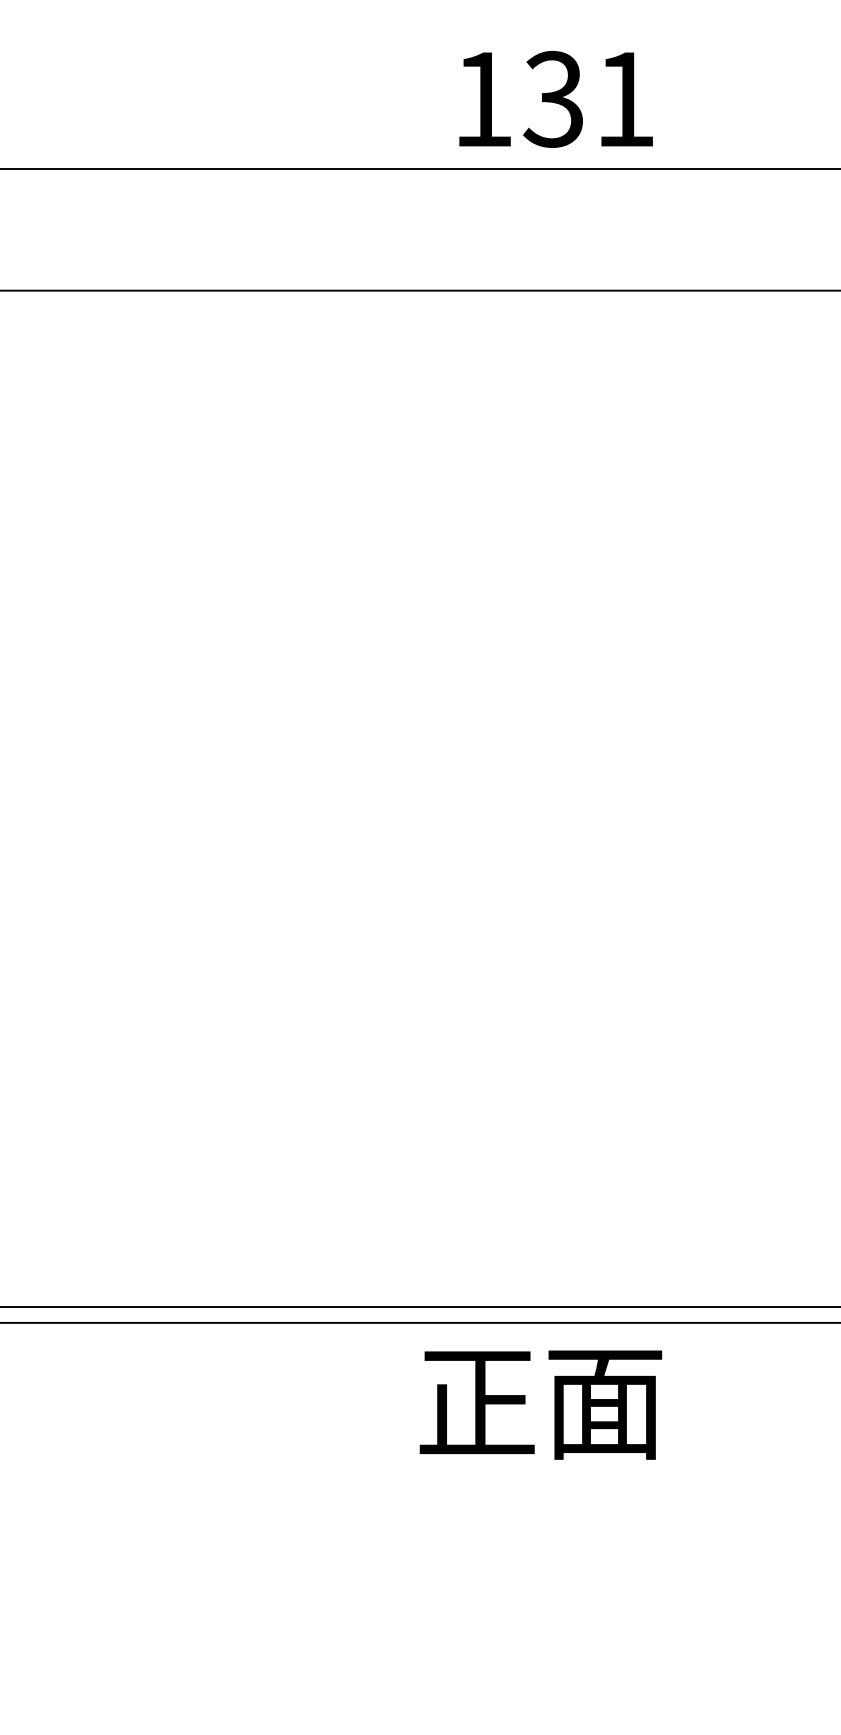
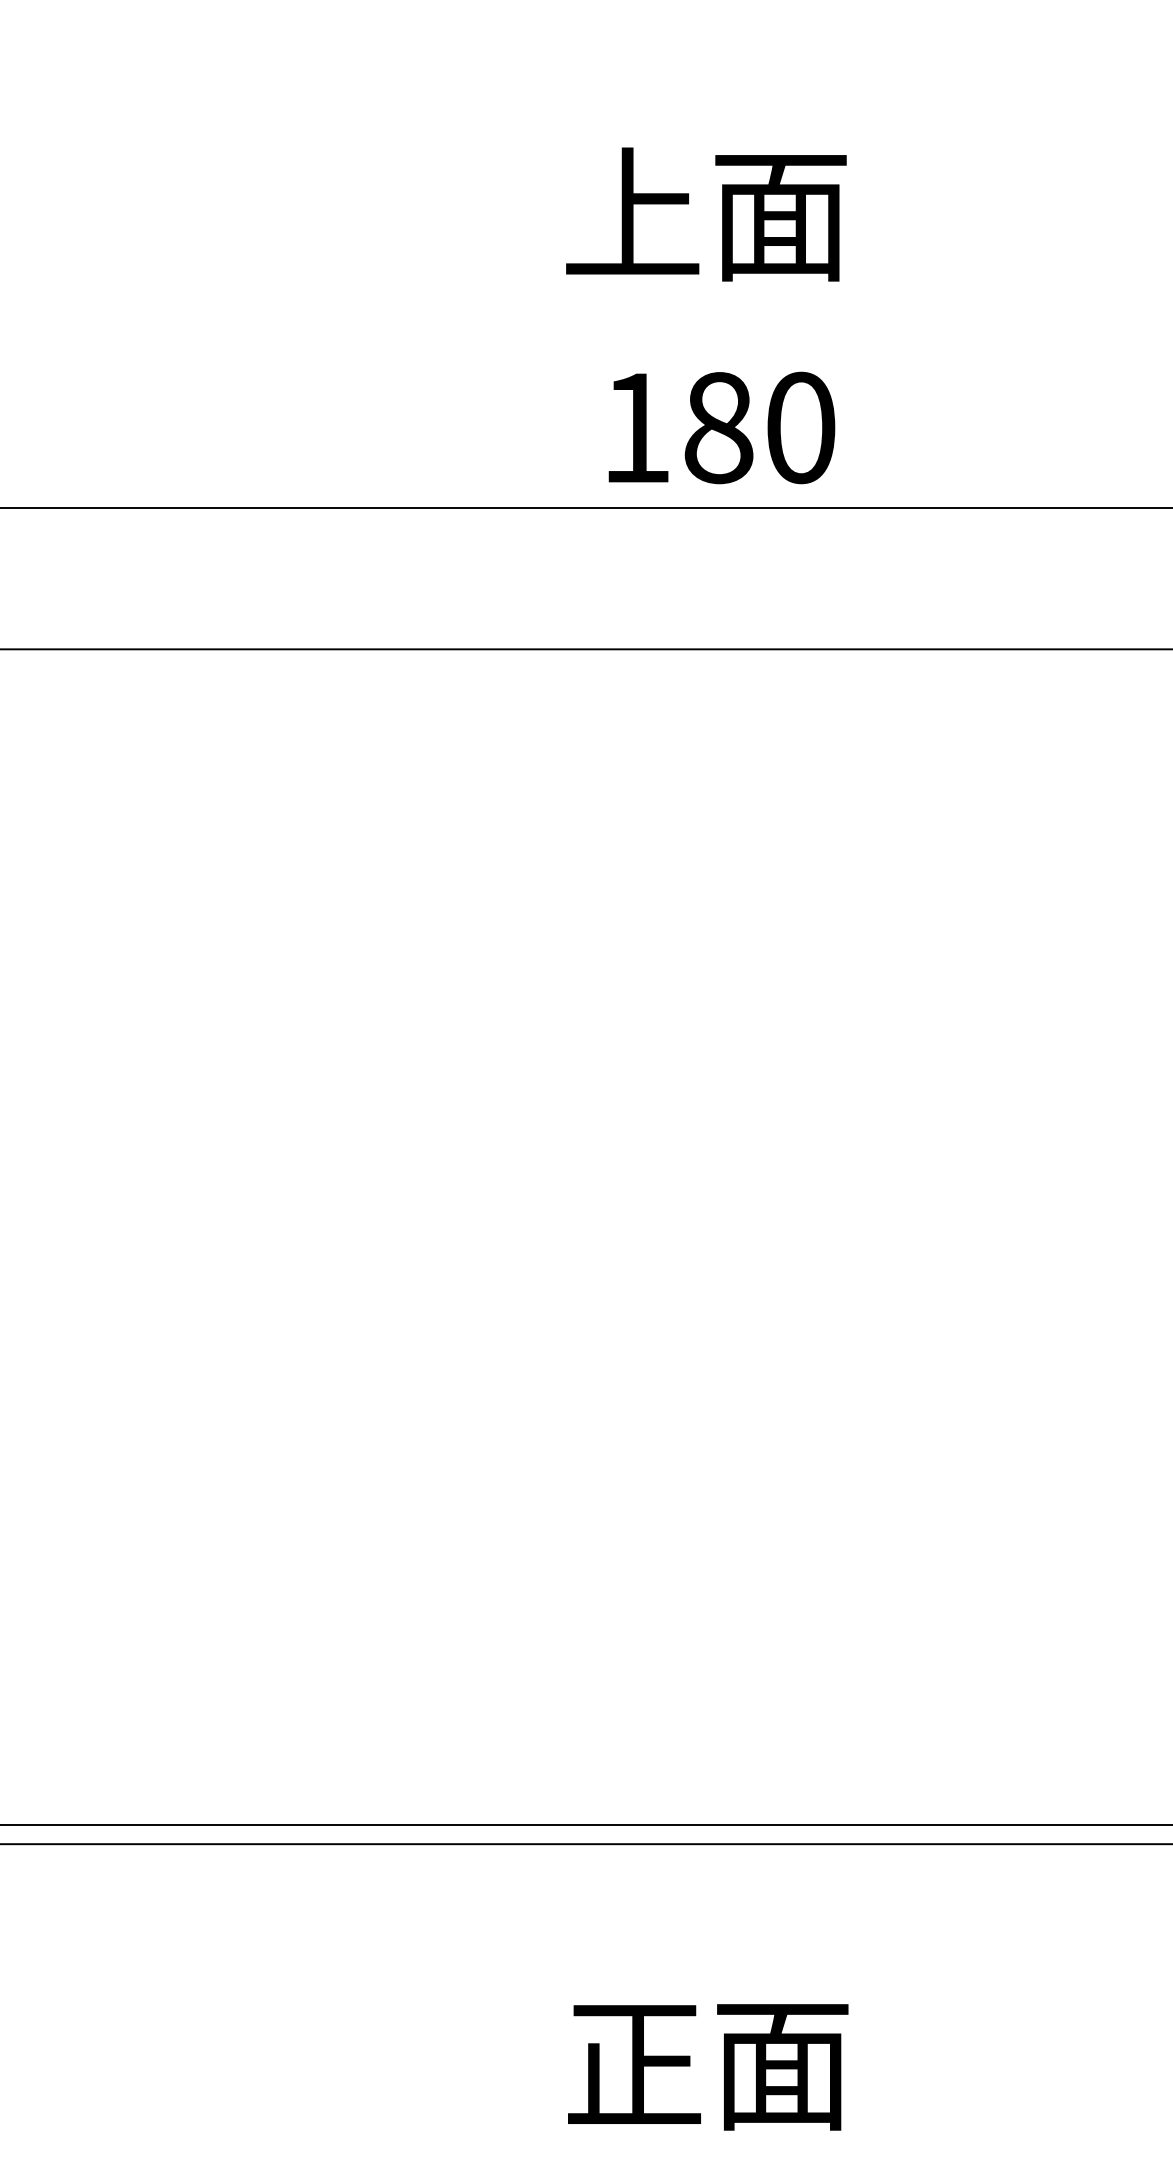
text: (588, 99) -> (758, 427), 131 -> 180
text: (541, 1405) -> (708, 2067), moved

